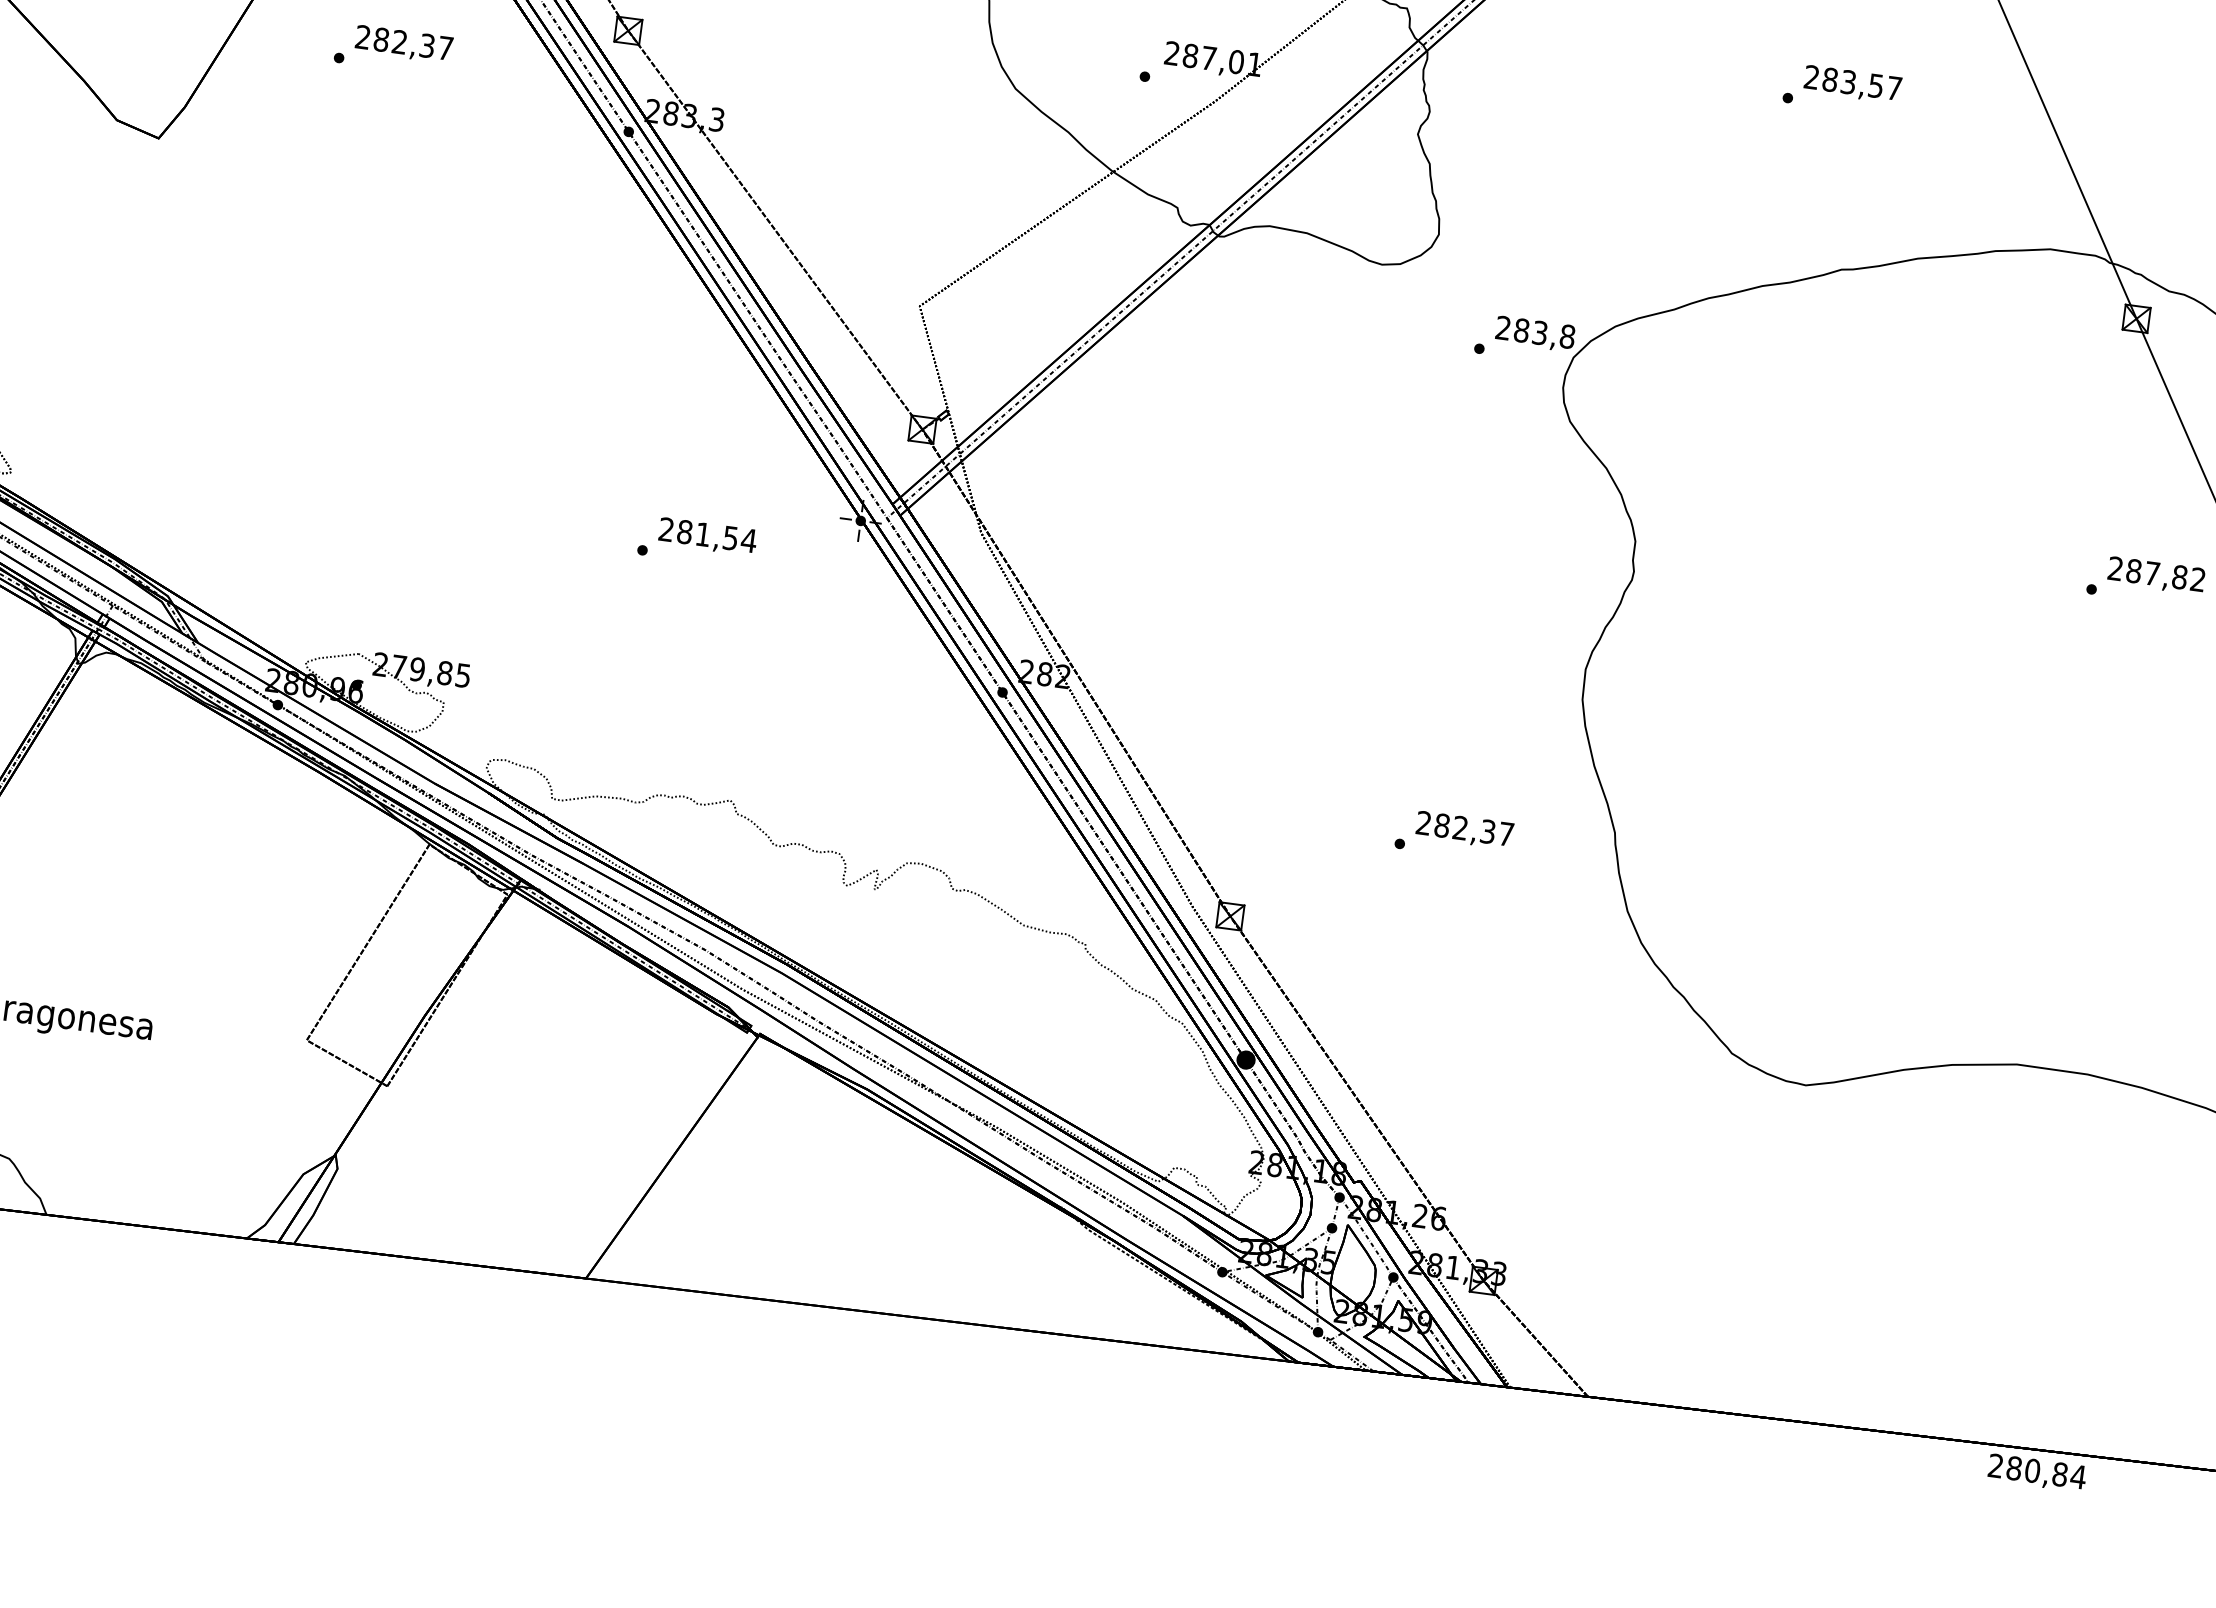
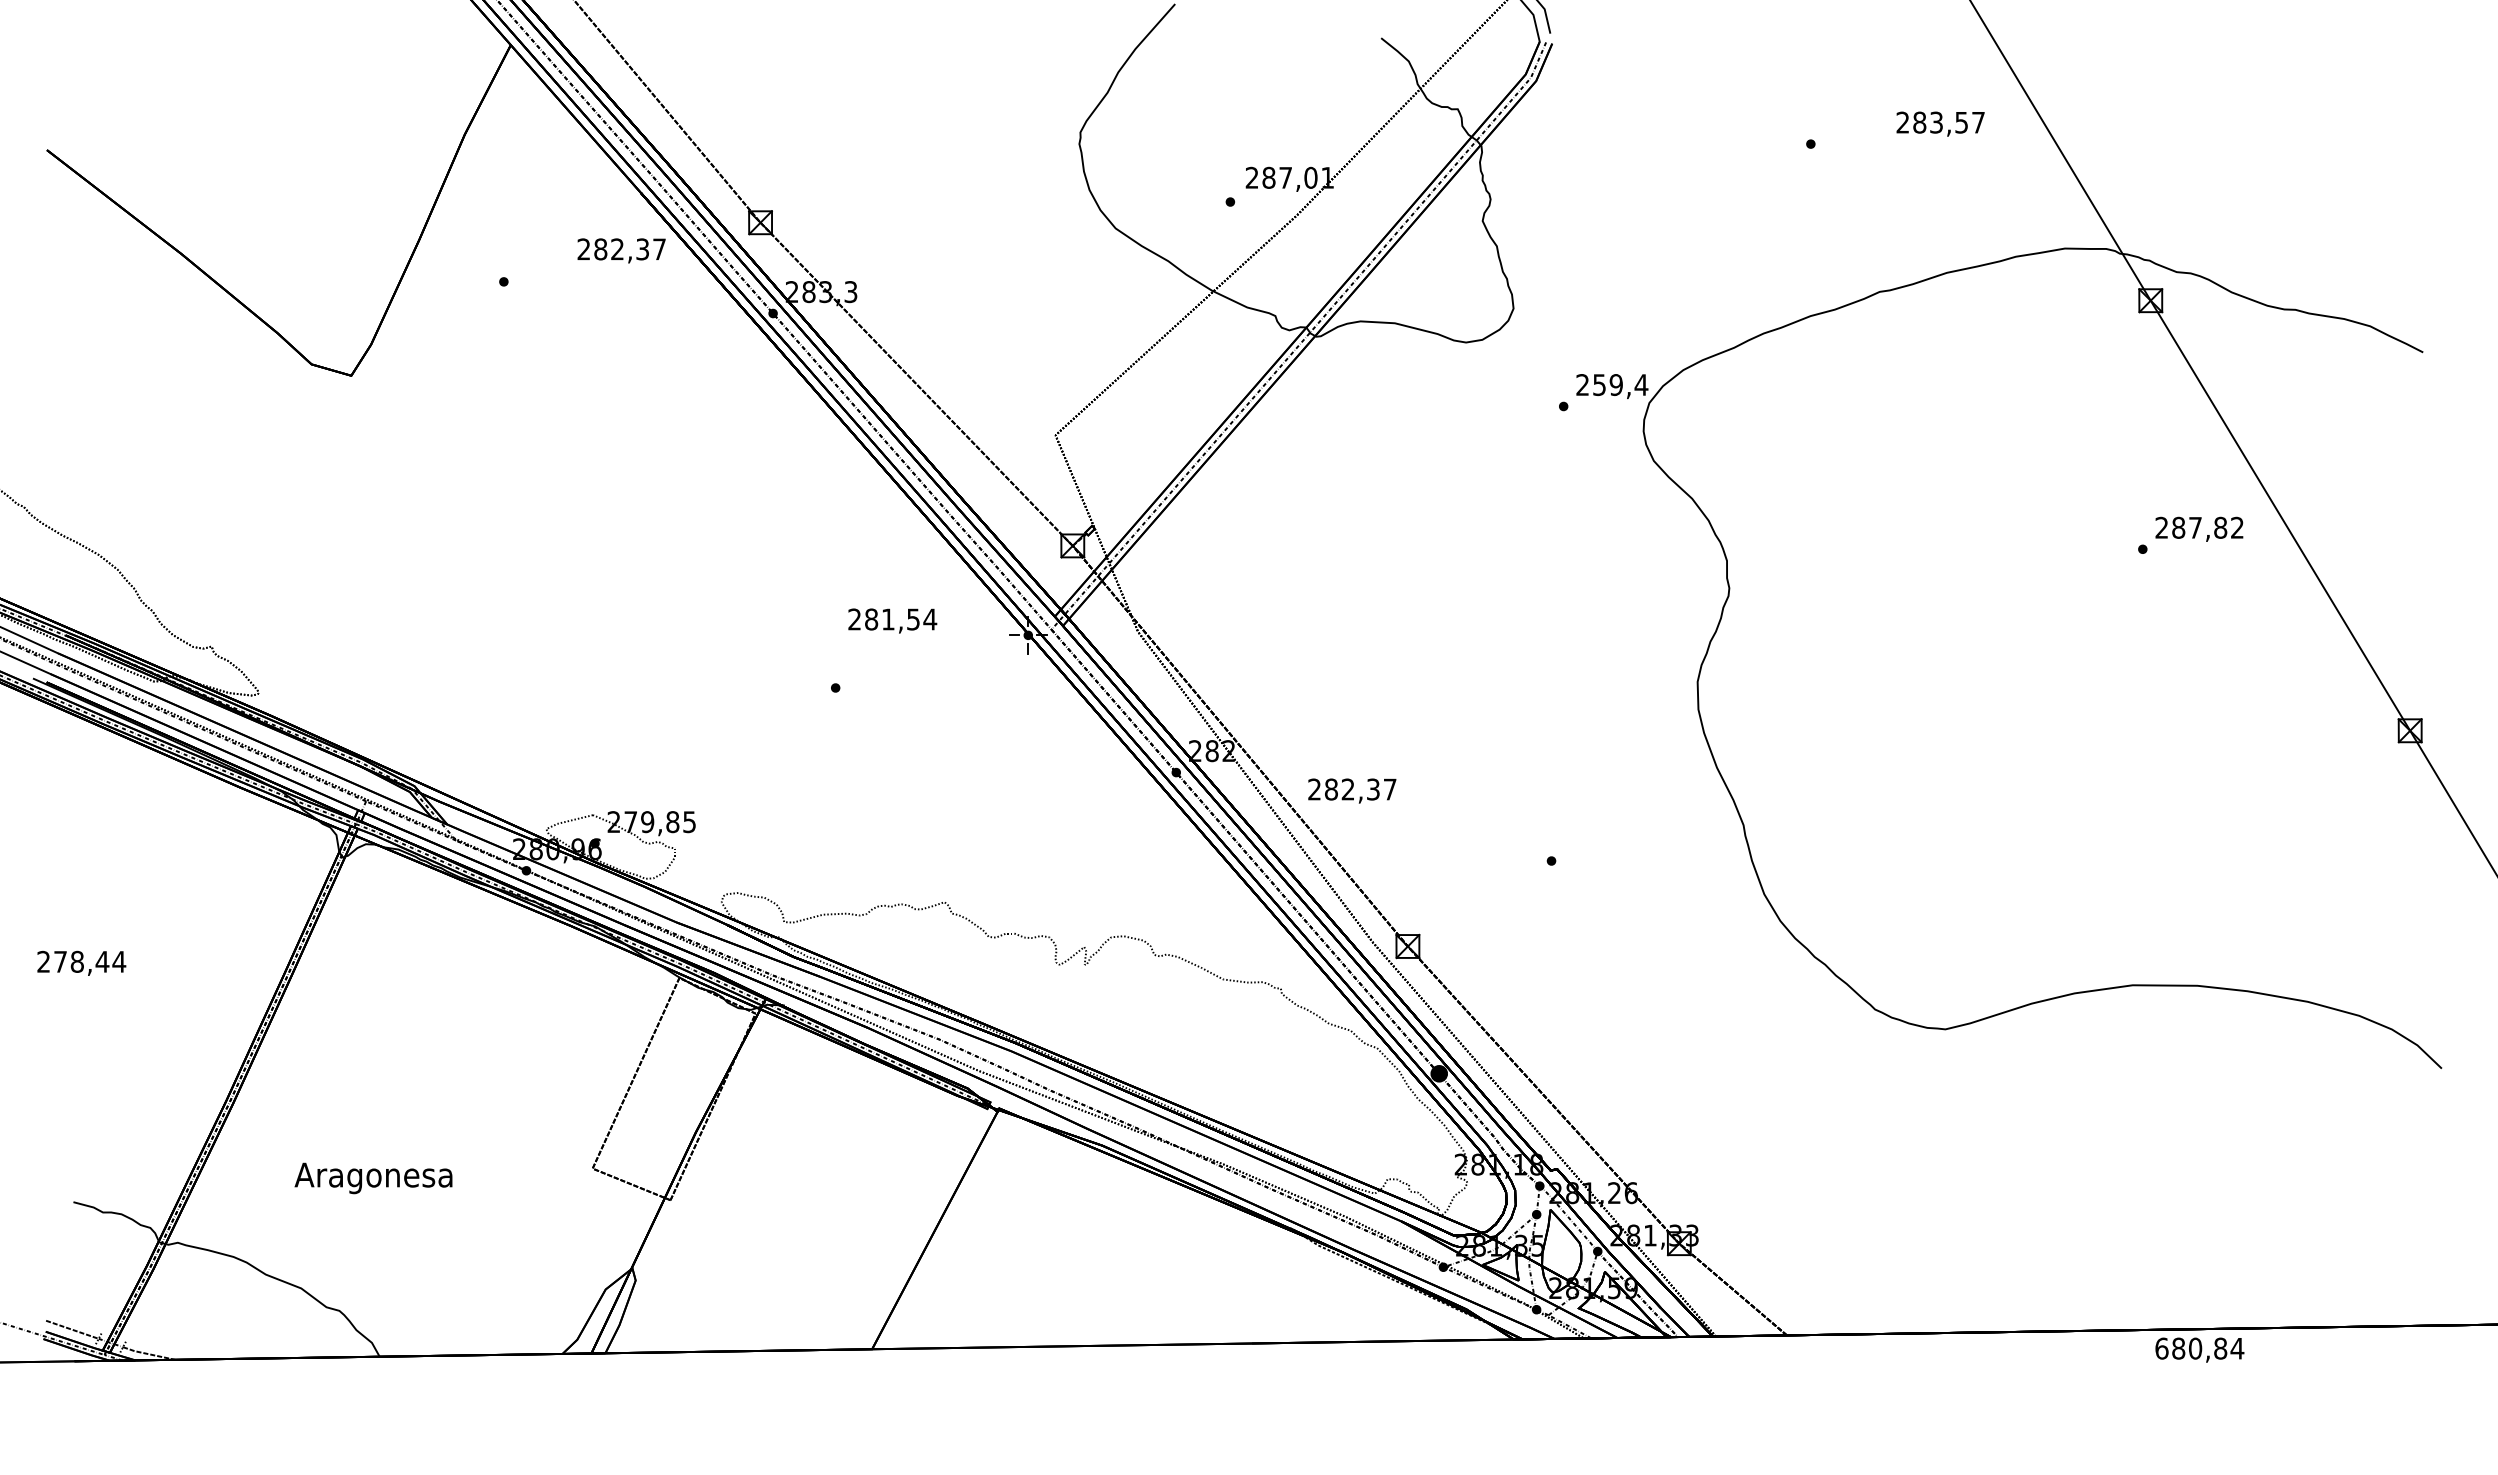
text: (403, 44) -> (621, 250), moved
text: (1852, 83) -> (1940, 123), moved
text: (1544, 334) -> (1620, 385), 283,8 -> 259,4
text: (707, 536) -> (892, 620), moved
text: (1465, 829) -> (1352, 790), moved
text: (1995, 1465) -> (2161, 1348), 280,84 -> 680,84

